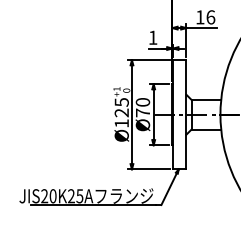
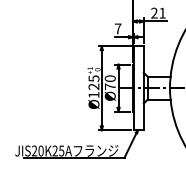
text: (205, 17) -> (158, 13), 16 -> 21
text: (152, 37) -> (117, 28), 1 -> 7

